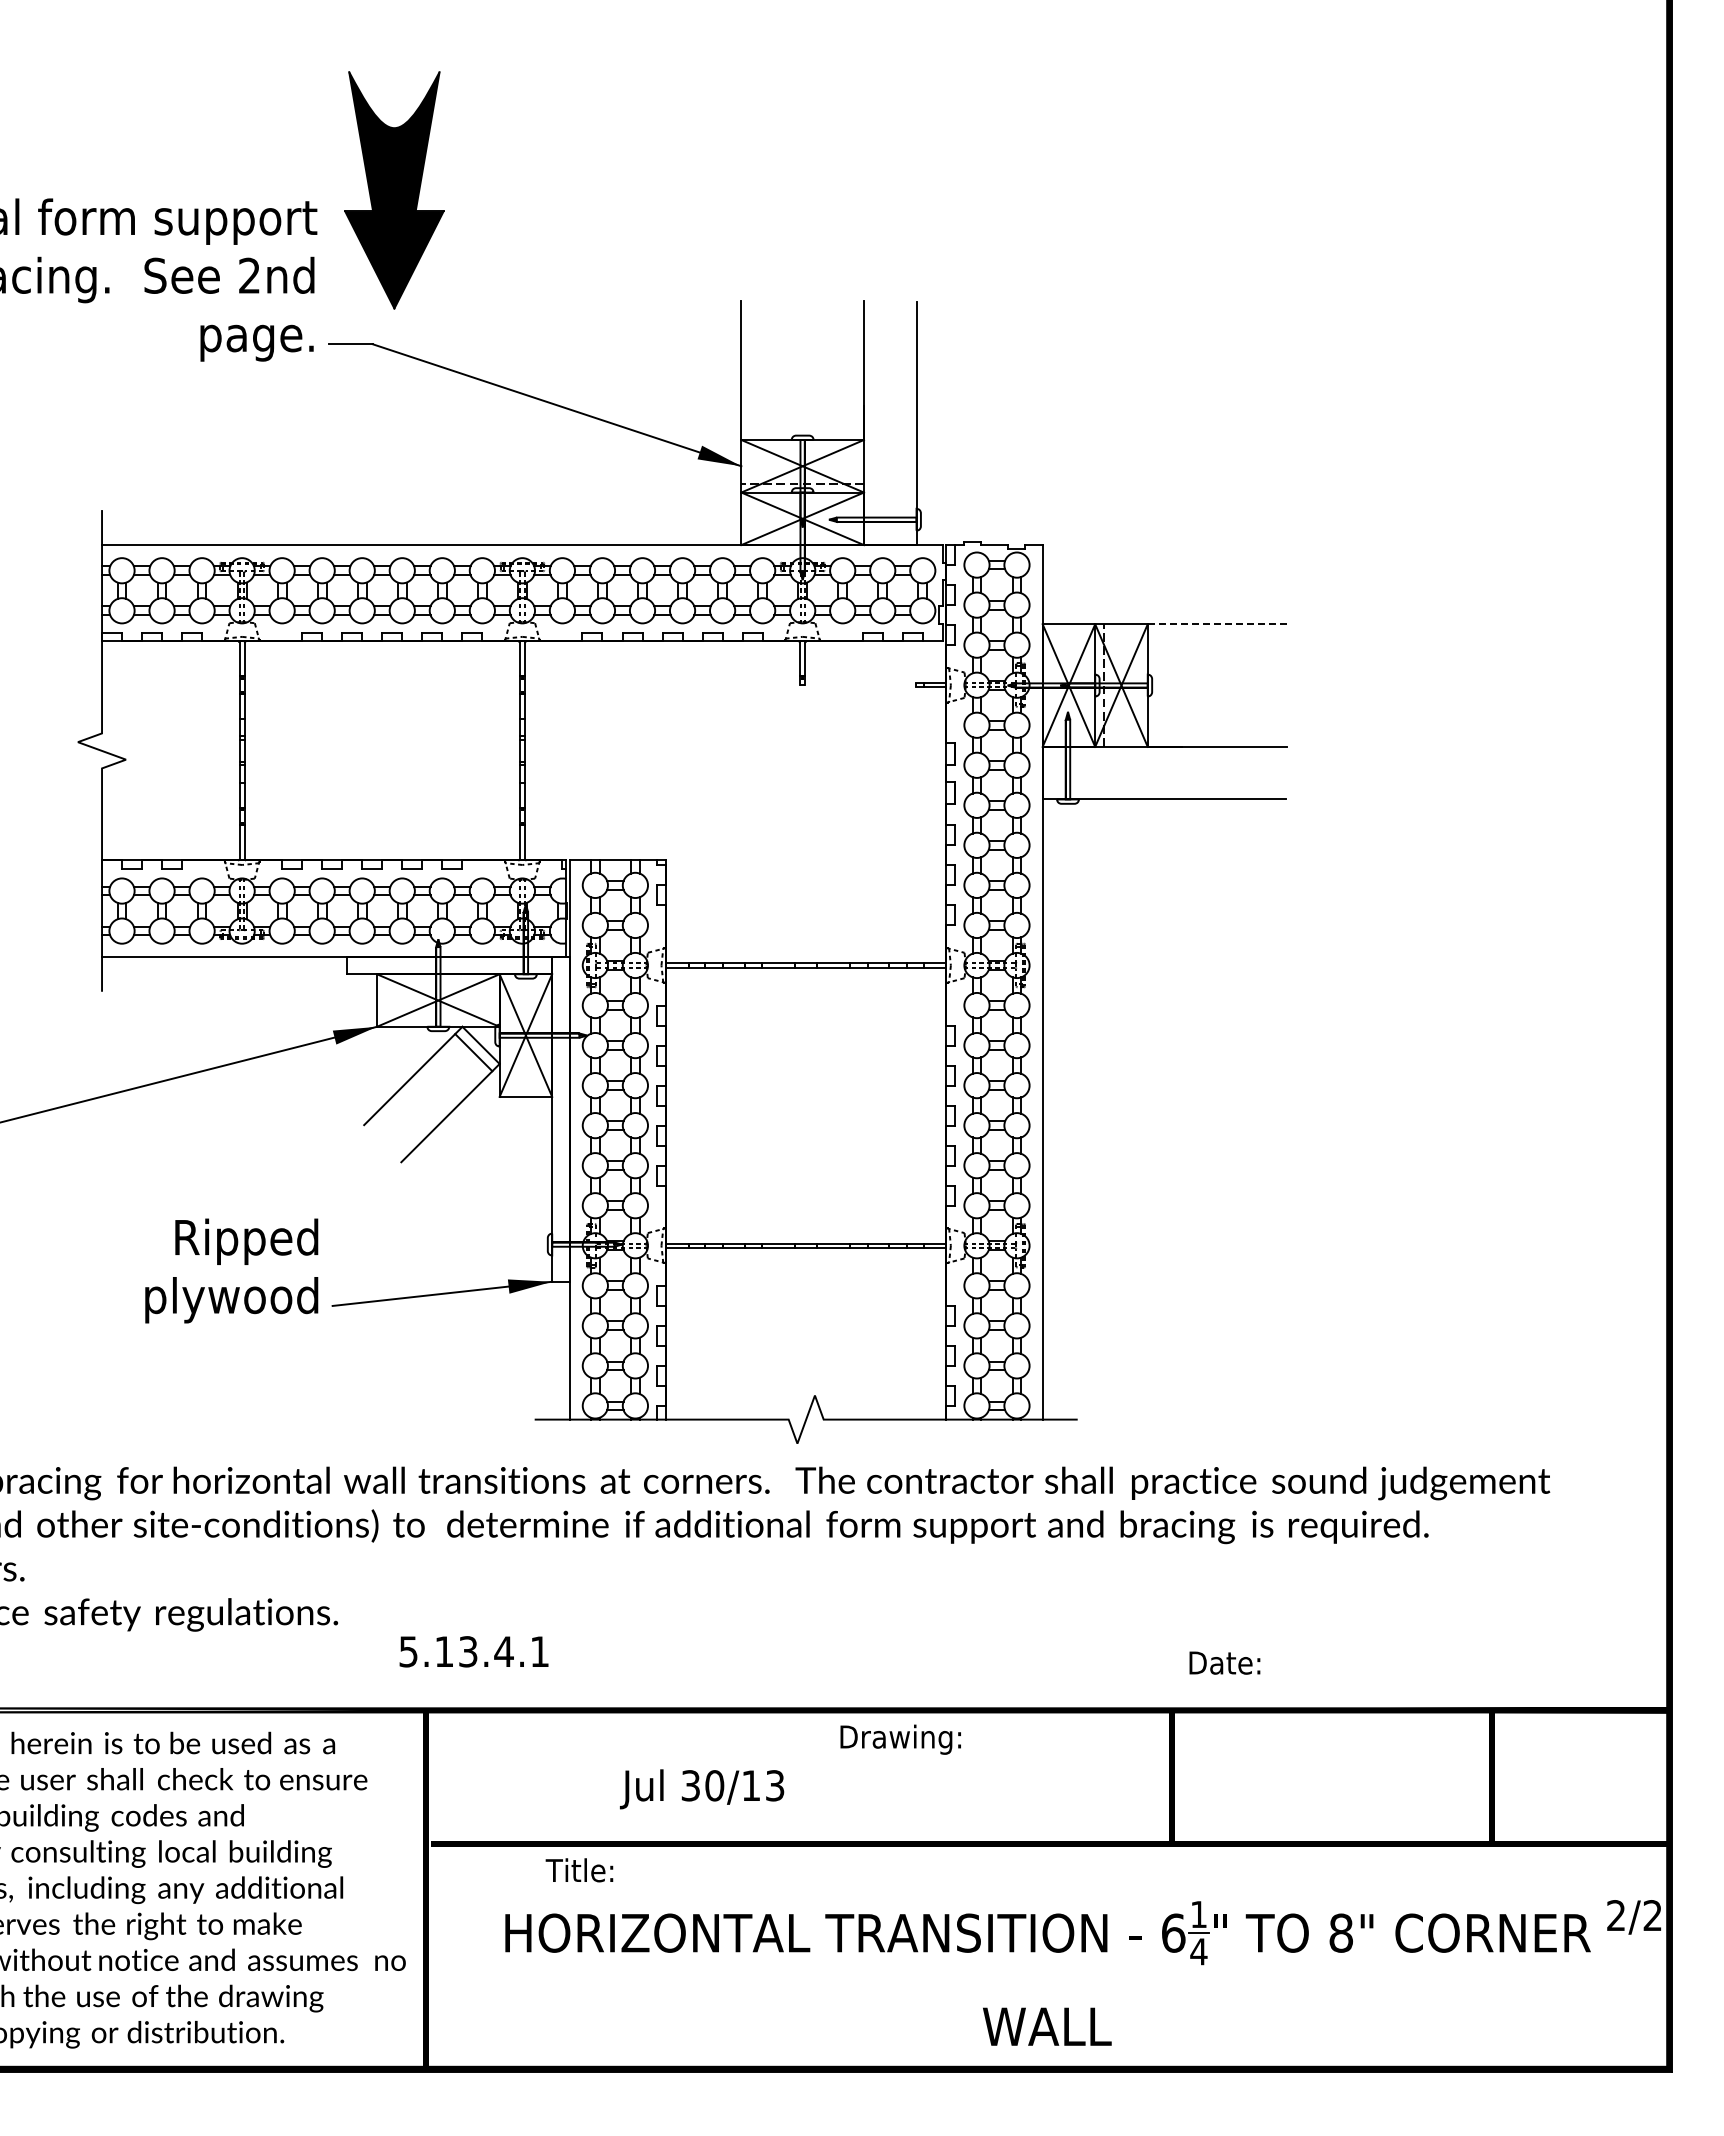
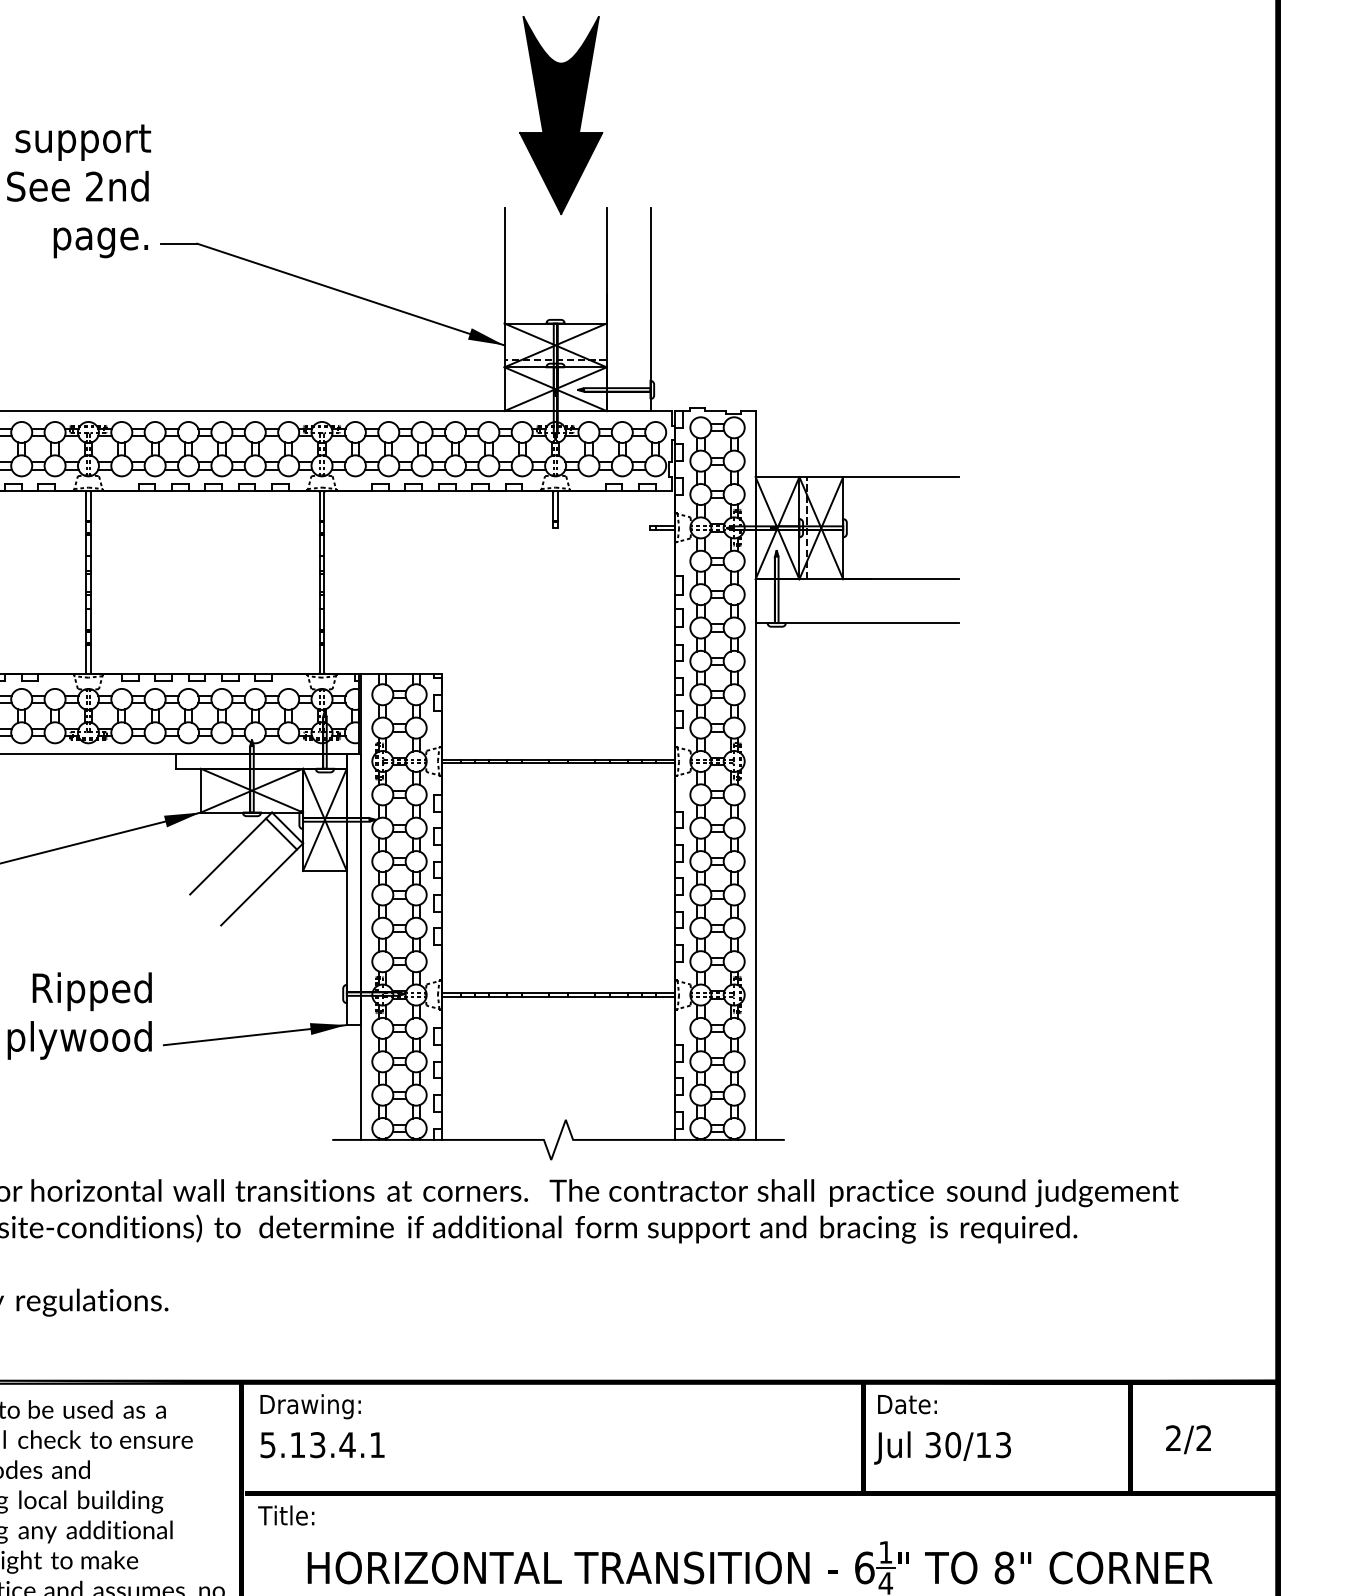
part: (394, 190) -> (561, 115), moved
line: (1217, 624) -> (901, 477), dashed -> solid
text: (473, 1651) -> (322, 1444), moved
text: (1224, 1662) -> (907, 1404), moved
text: (900, 1739) -> (310, 1406), moved
text: (702, 1789) -> (942, 1448), moved
text: (579, 1870) -> (286, 1515), moved
text: (1633, 1917) -> (1188, 1439), moved

